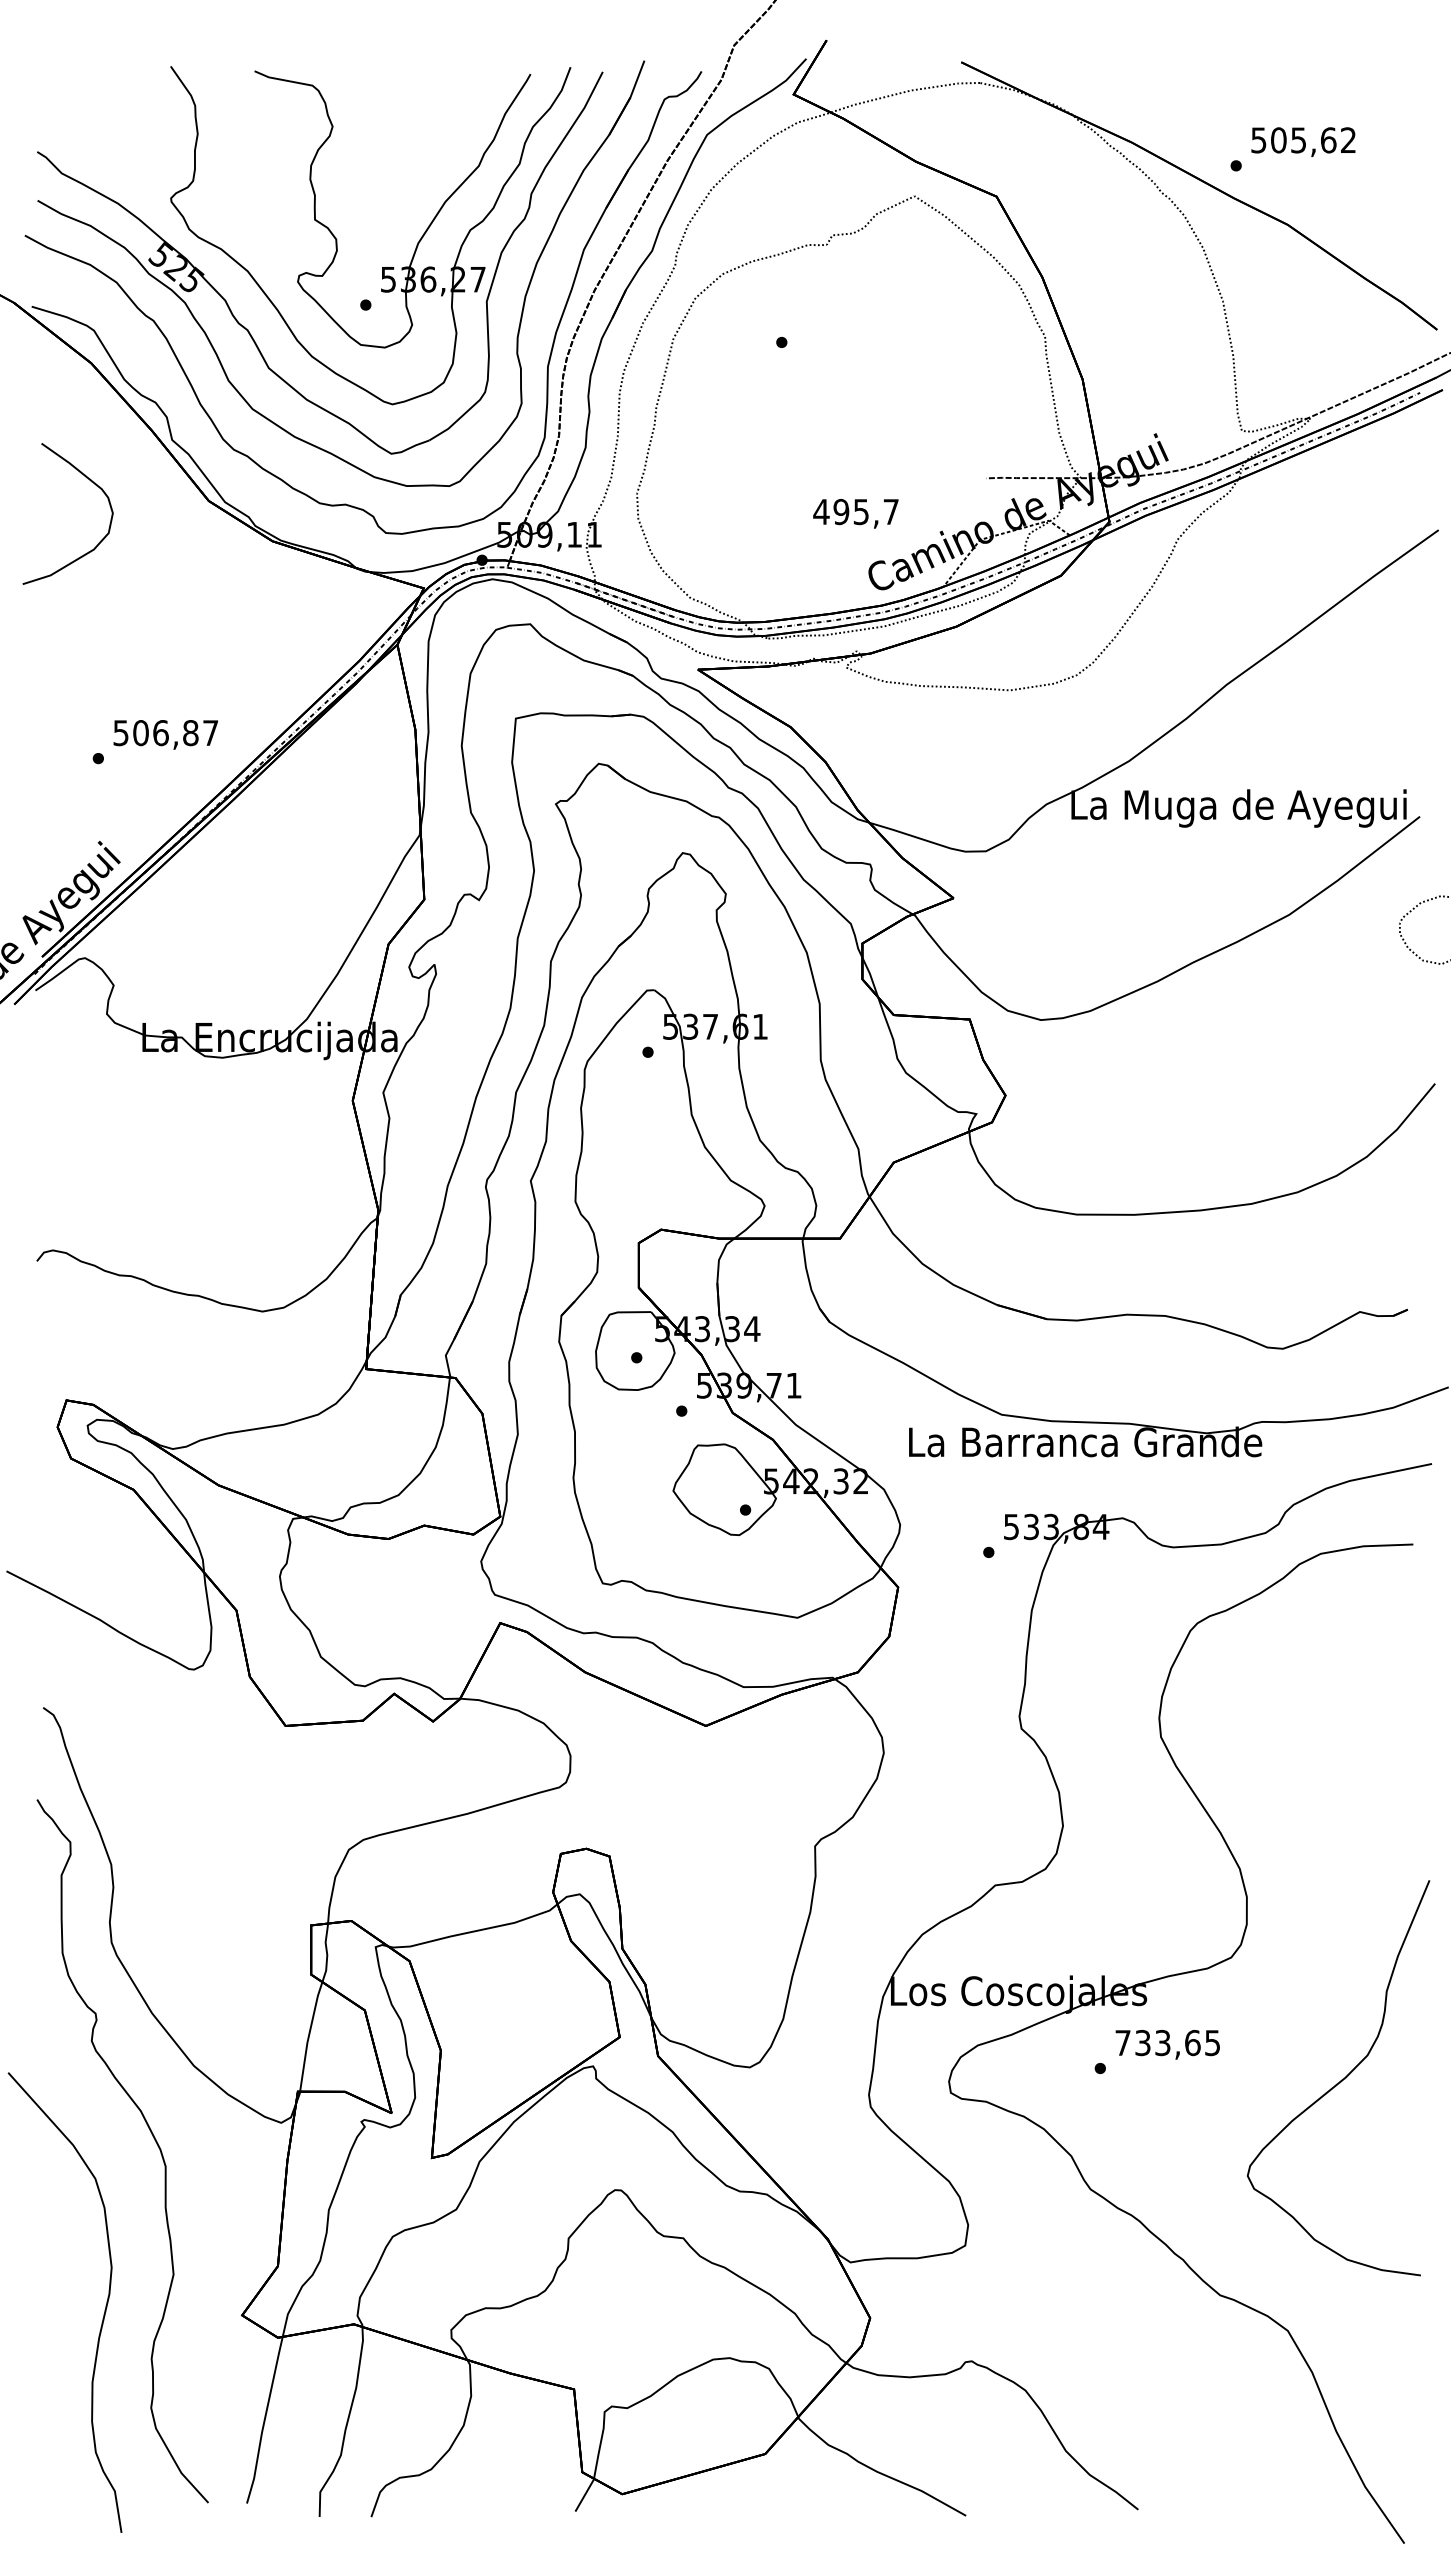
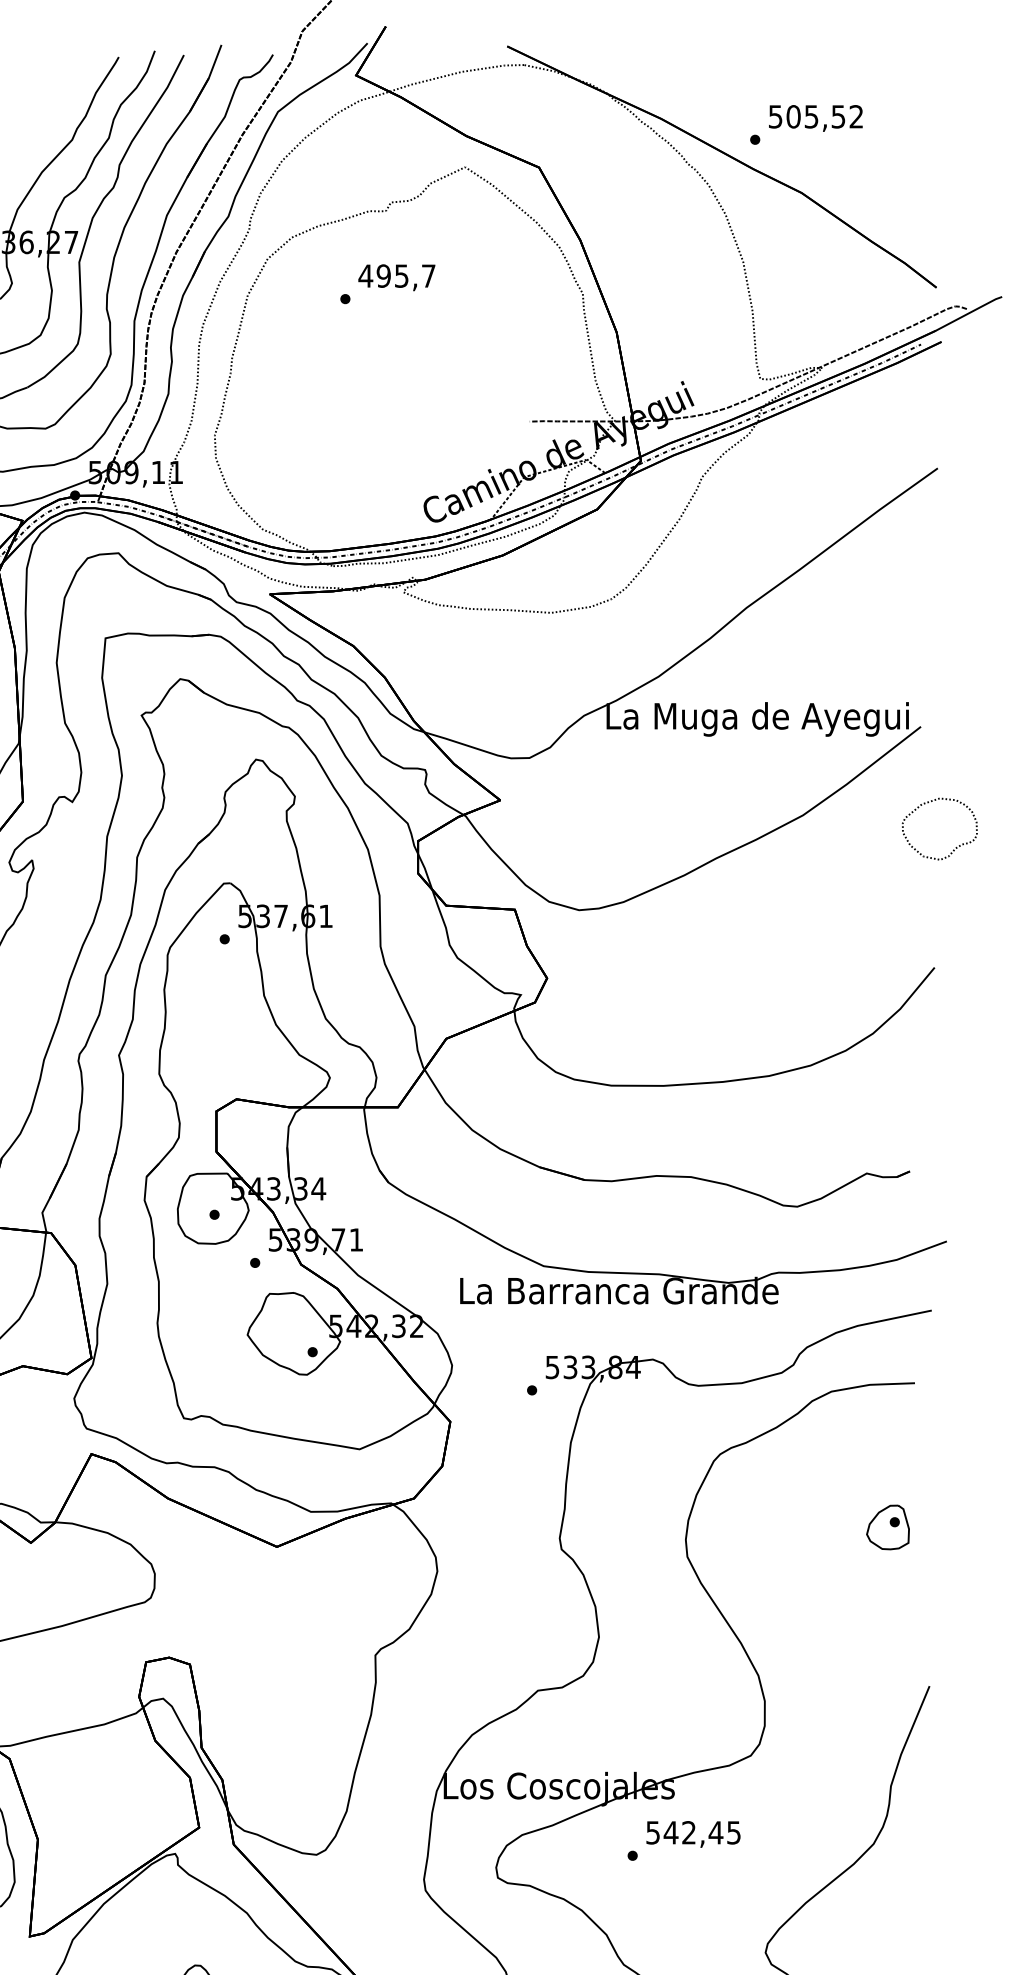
text: (1328, 140) -> (838, 116), 505,62 -> 505,52
text: (855, 513) -> (396, 277), moved
part: (1383, 1704) -> (888, 1527), added
text: (1157, 2042) -> (684, 1832), 733,65 -> 542,45

